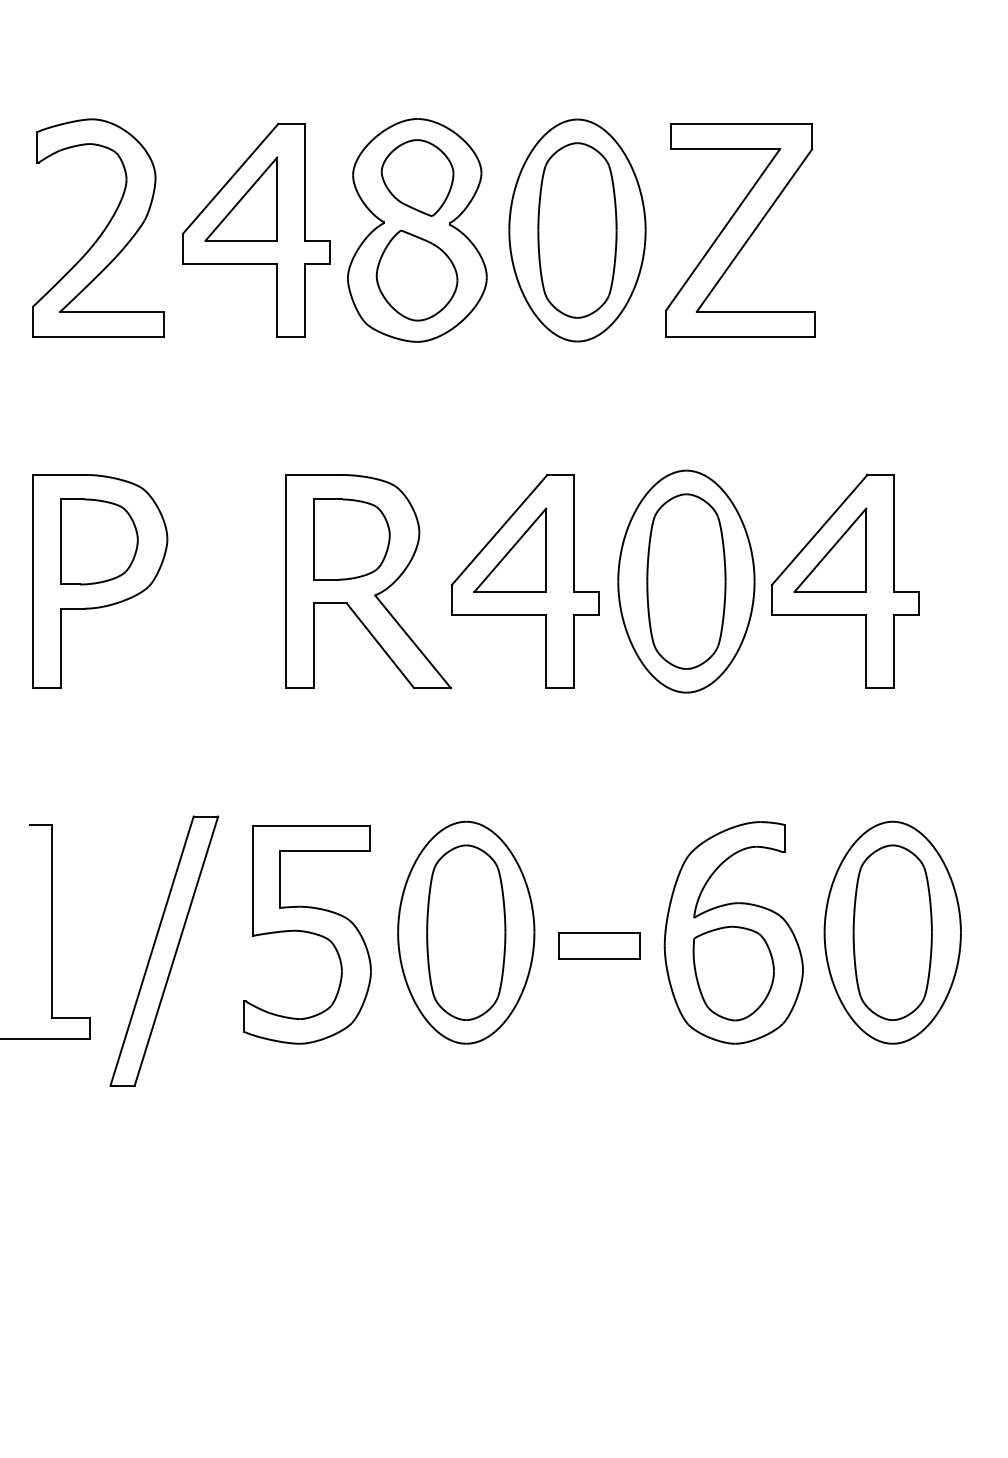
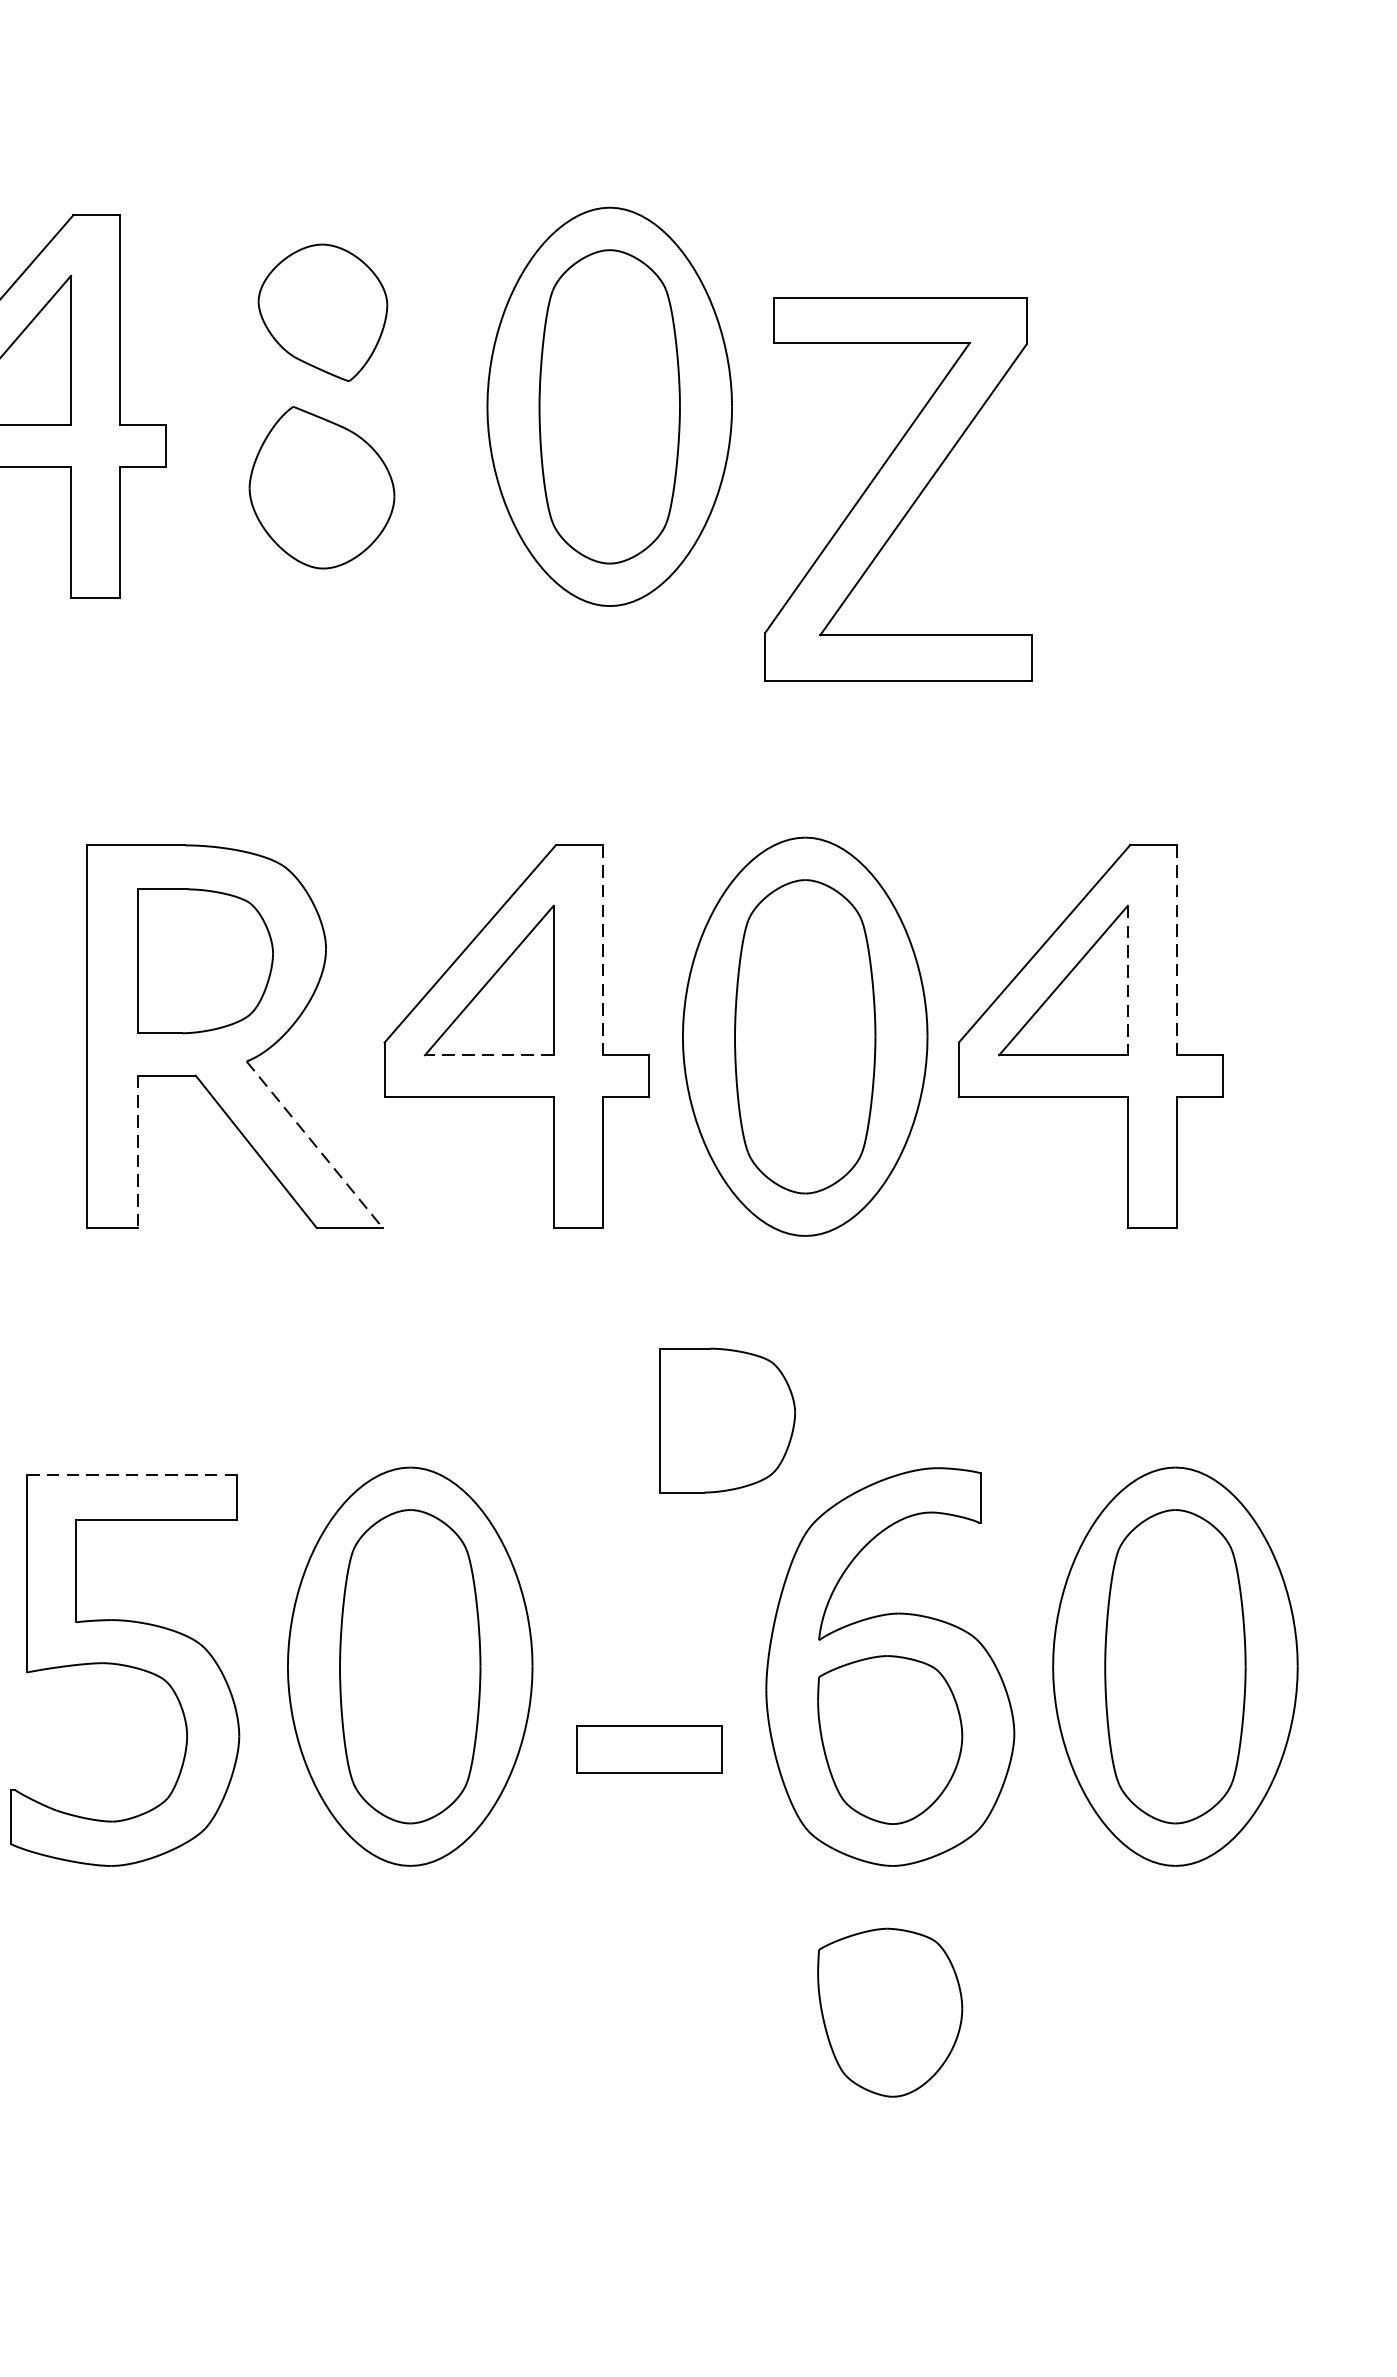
part: (417, 230) -> (322, 406), removed
part: (740, 230) -> (898, 489), moved
line: (573, 533) -> (602, 950), solid -> dashed
line: (893, 533) -> (1176, 950), solid -> dashed
line: (866, 550) -> (1128, 980), solid -> dashed
line: (510, 591) -> (489, 1054), solid -> dashed
line: (413, 641) -> (315, 1144), solid -> dashed
line: (314, 646) -> (137, 1153), solid -> dashed
part: (642, 795) -> (726, 1420), added
line: (311, 826) -> (132, 1476), solid -> dashed
part: (599, 945) -> (649, 1748), moved
part: (733, 1125) -> (889, 2012), added

